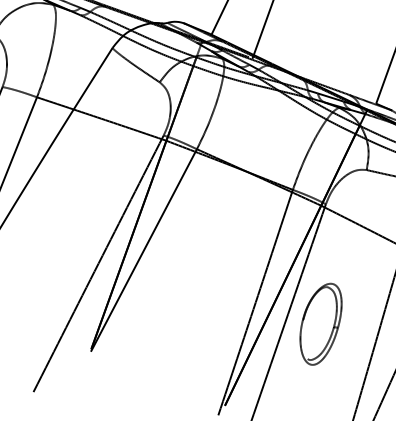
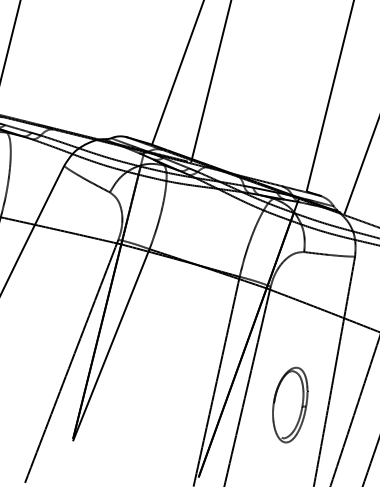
part: (321, 323) -> (290, 404), moved

